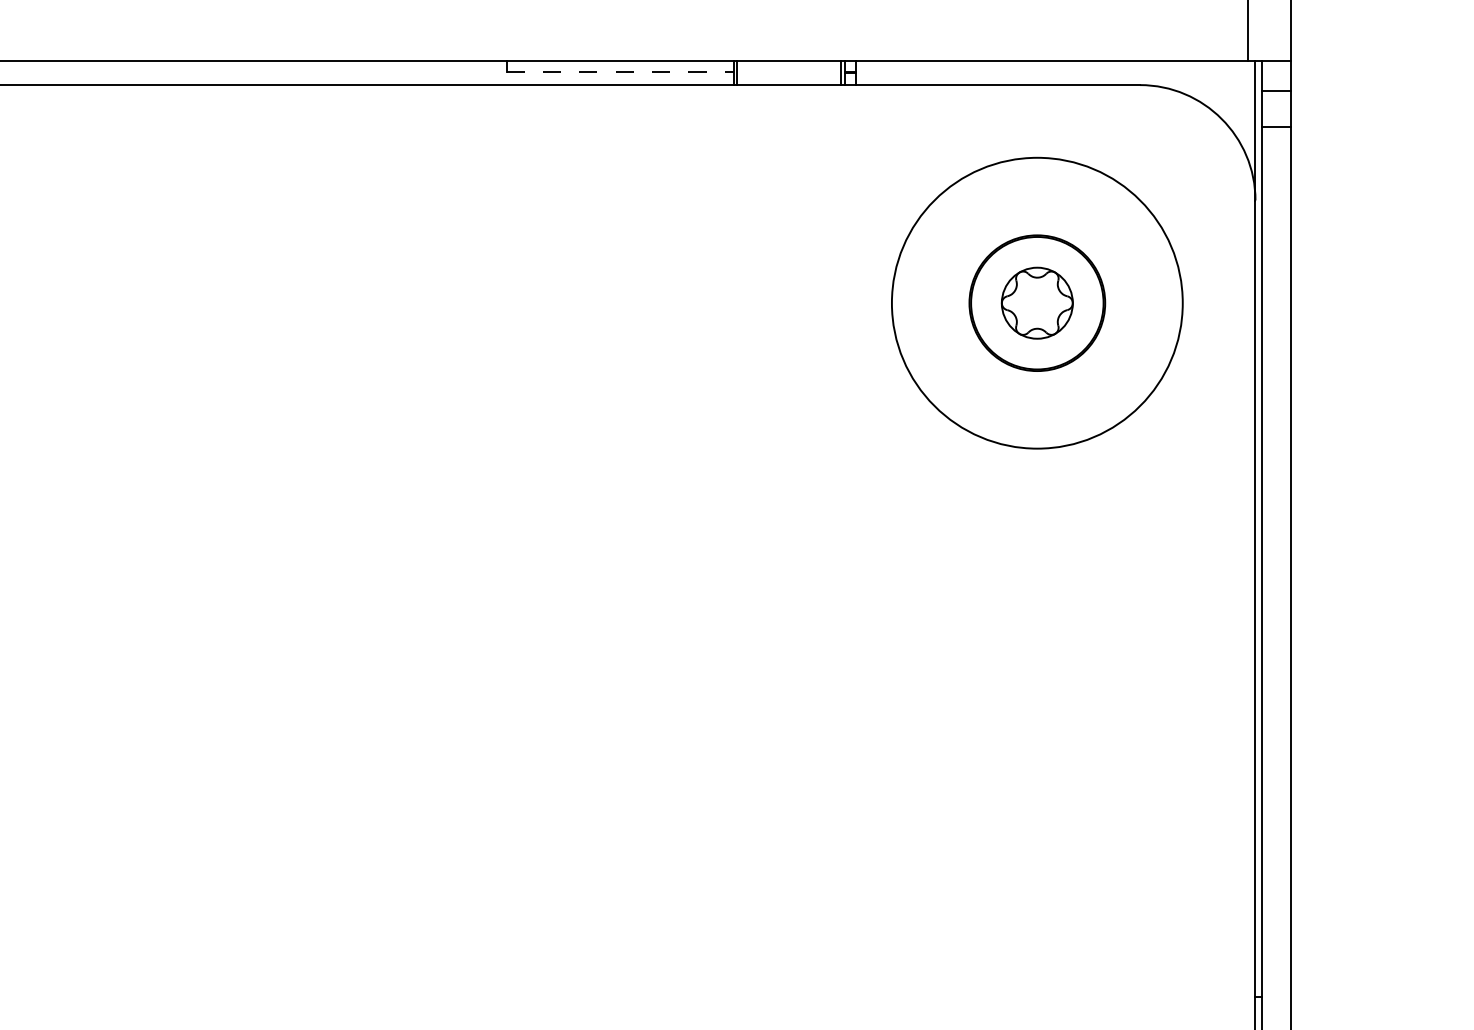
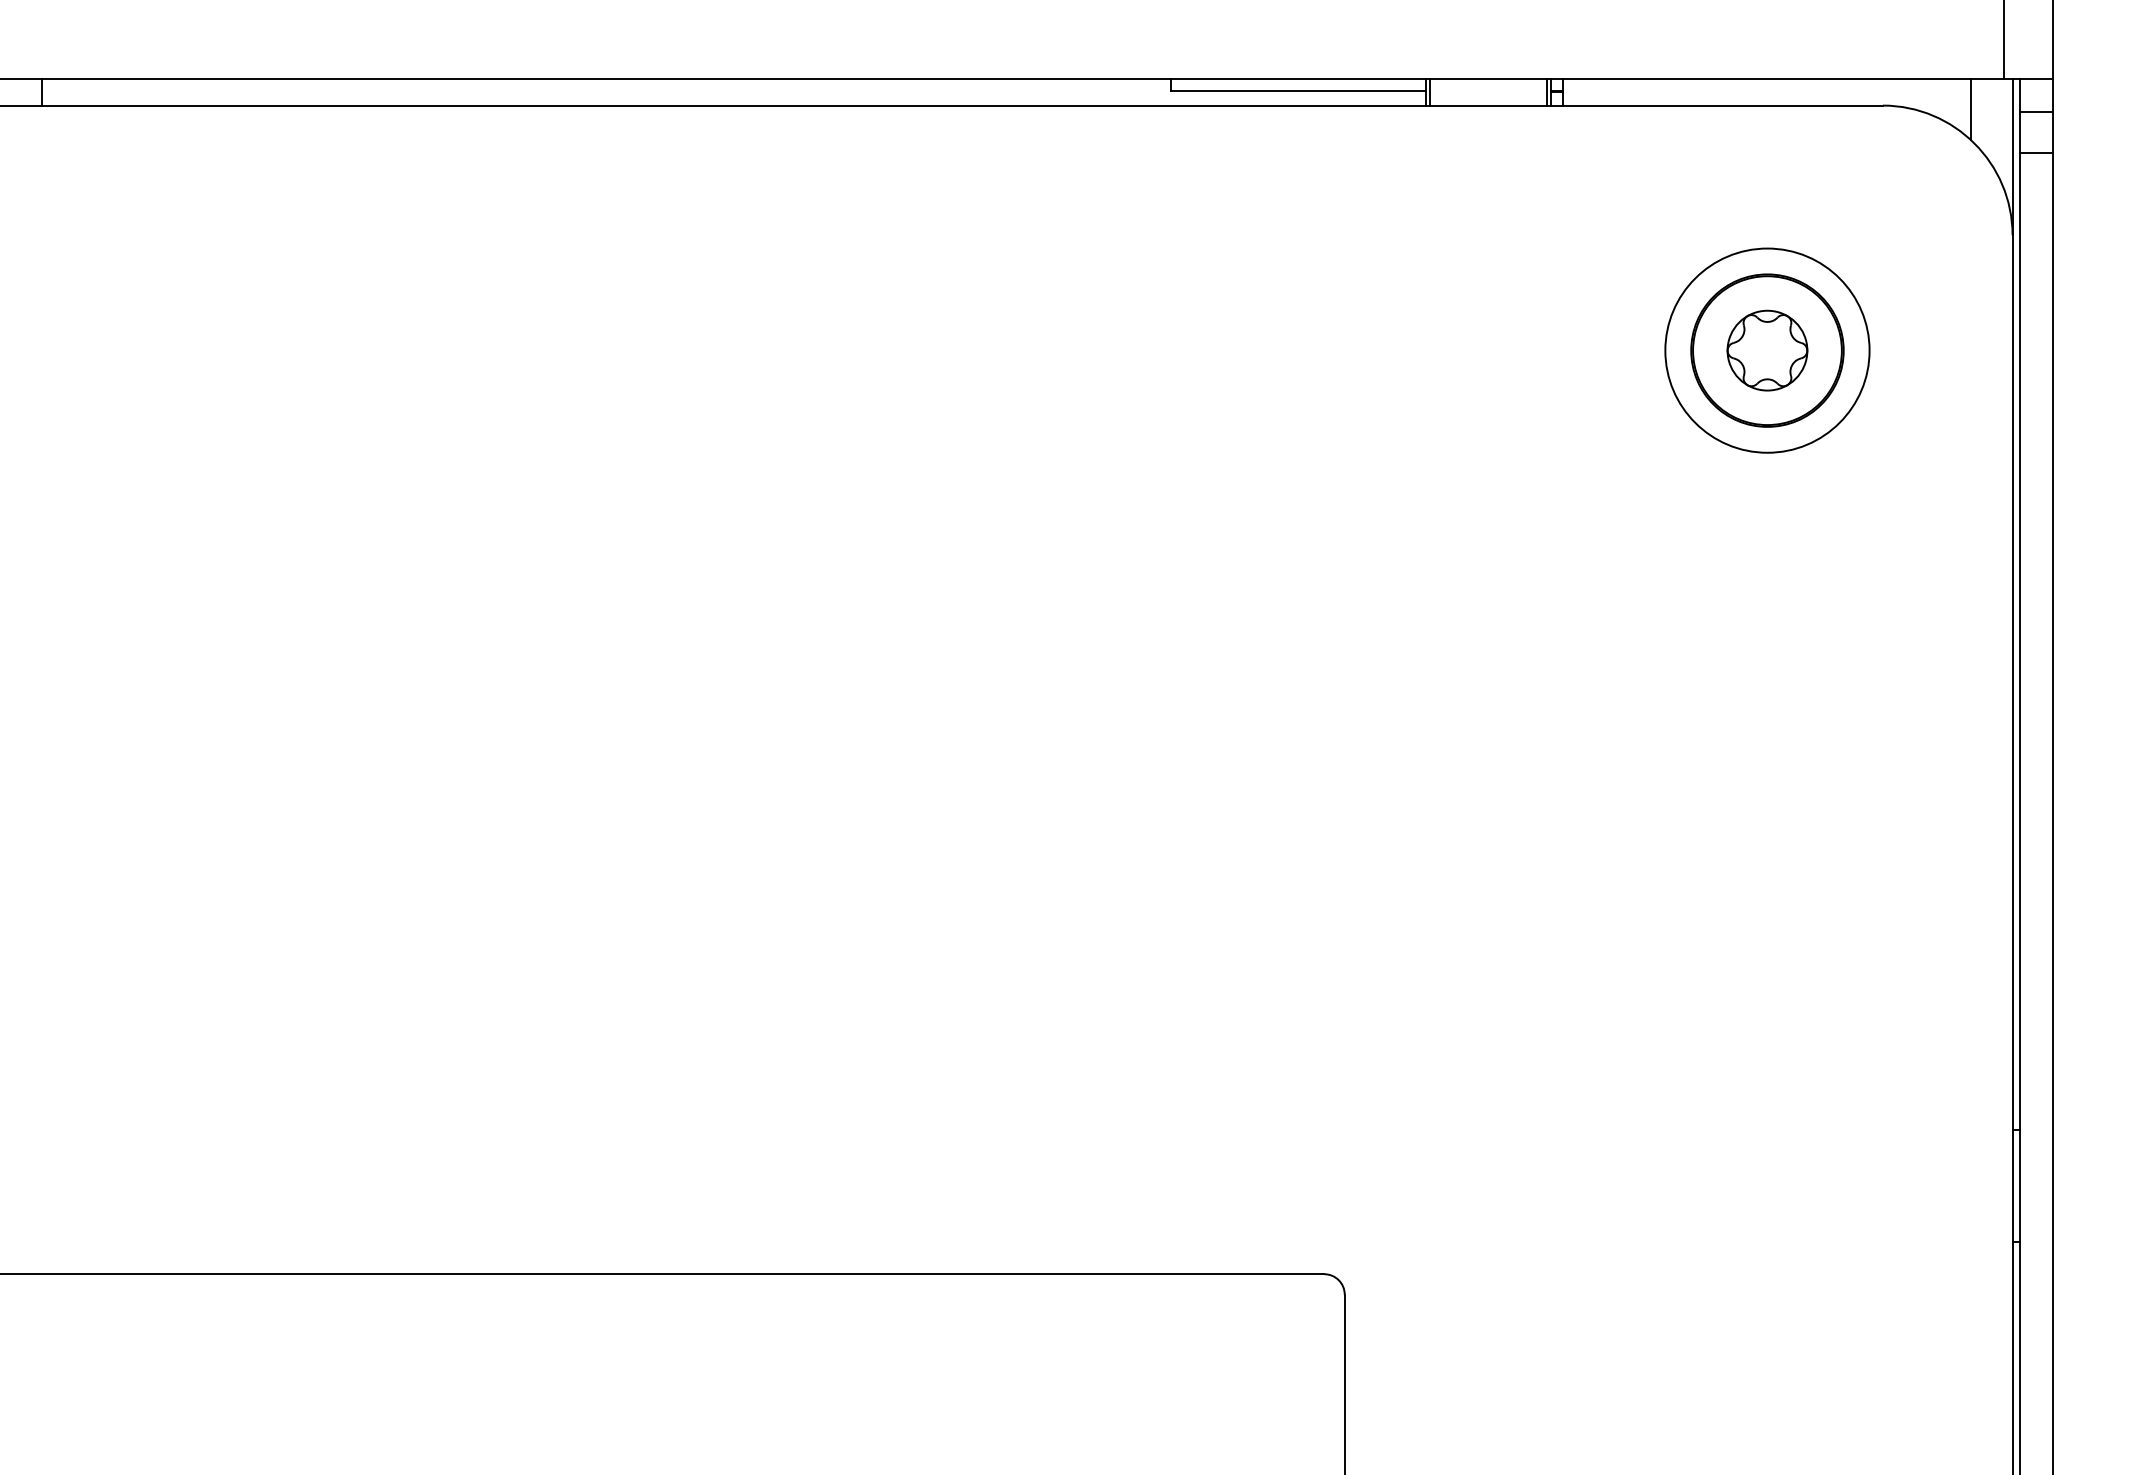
line: (619, 72) -> (1298, 91), dashed -> solid
line: (1218, 88) -> (1970, 109), added
circle: (1037, 303) -> (1767, 350), size x0.62

